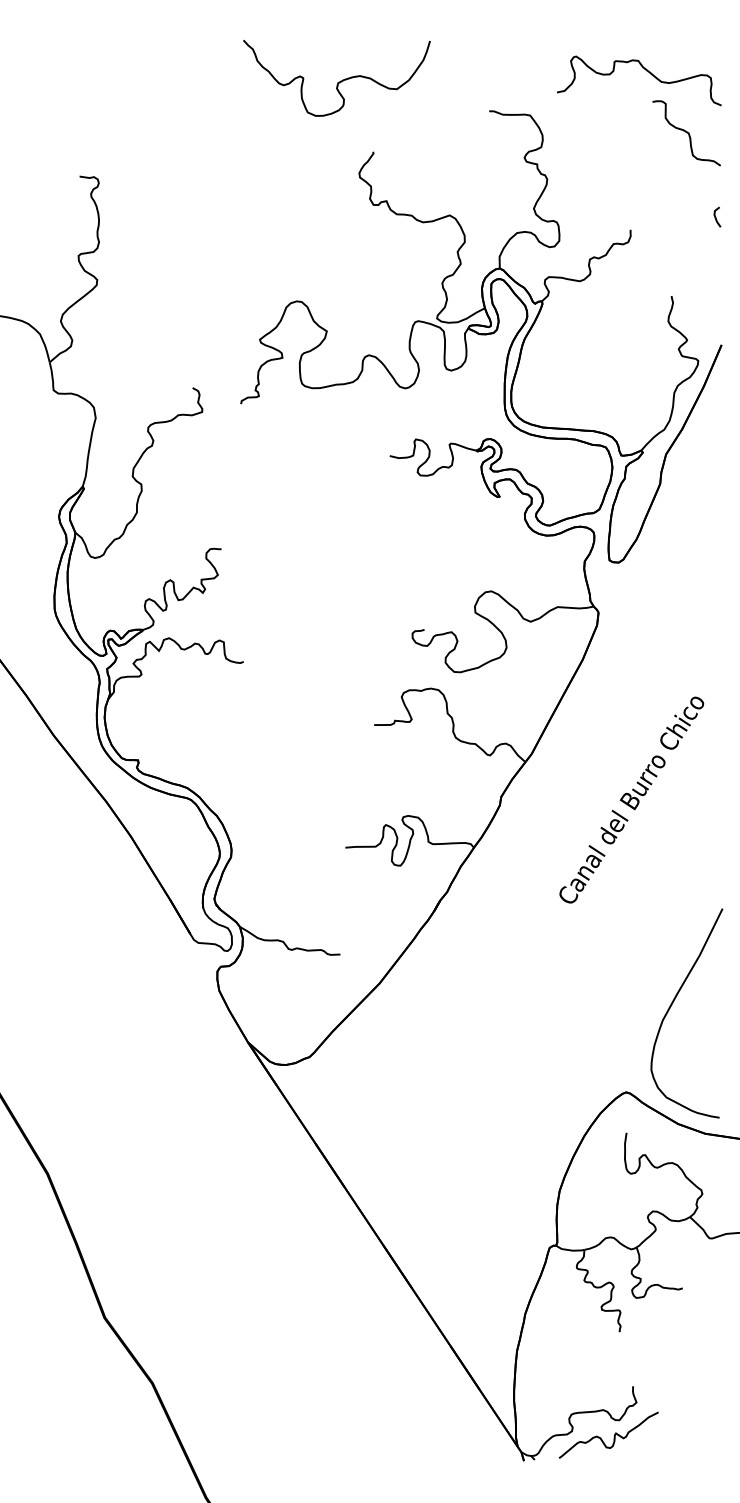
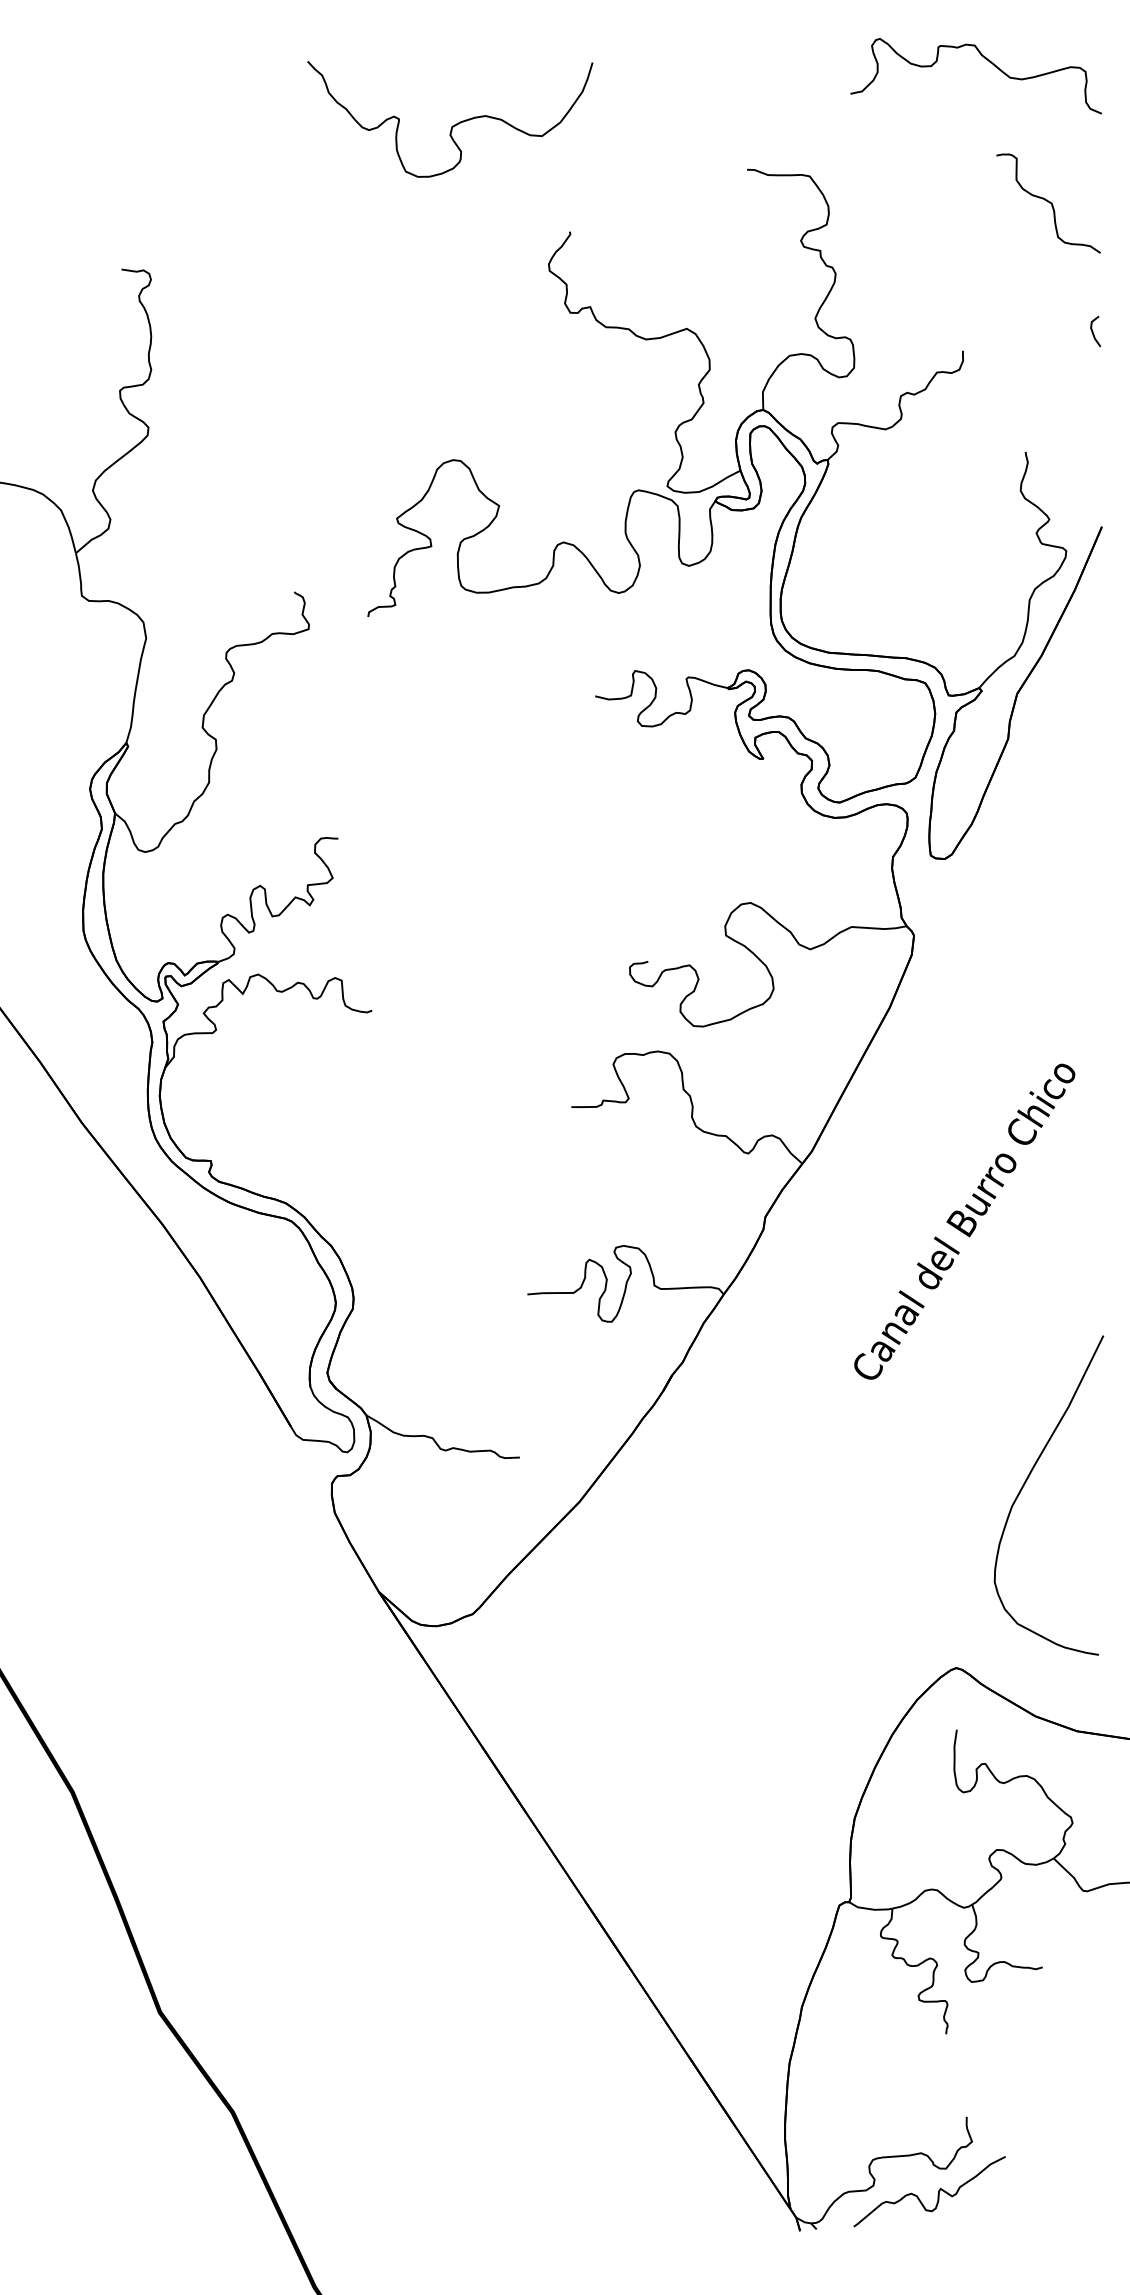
curve: (646, 71) -> (987, 61), moved
curve: (337, 82) -> (451, 125), moved
curve: (673, 1003) -> (1028, 1480), moved

